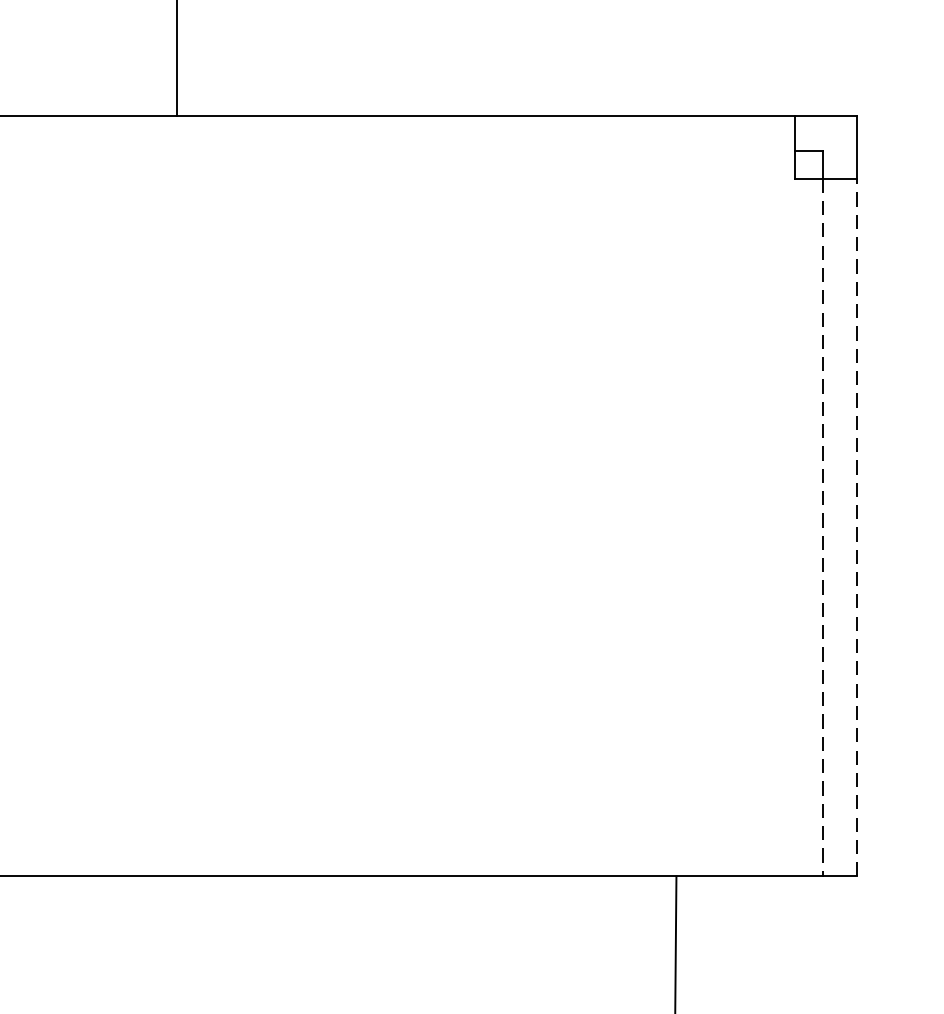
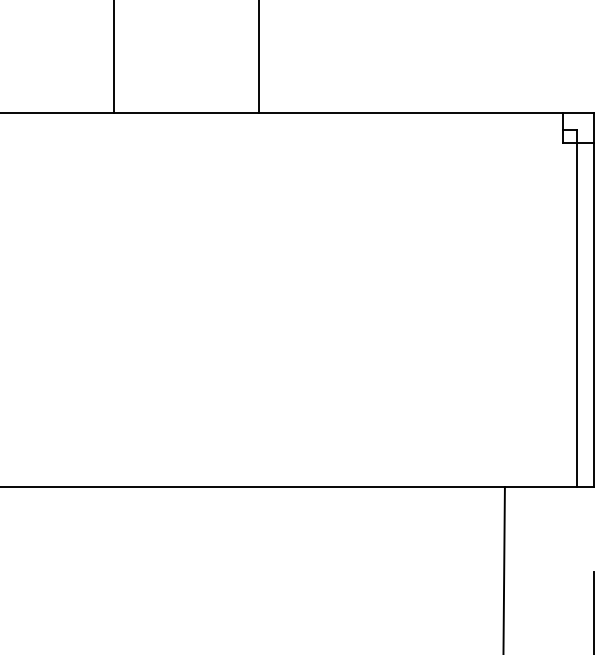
line: (823, 528) -> (577, 315), dashed -> solid
line: (858, 528) -> (594, 315), dashed -> solid

